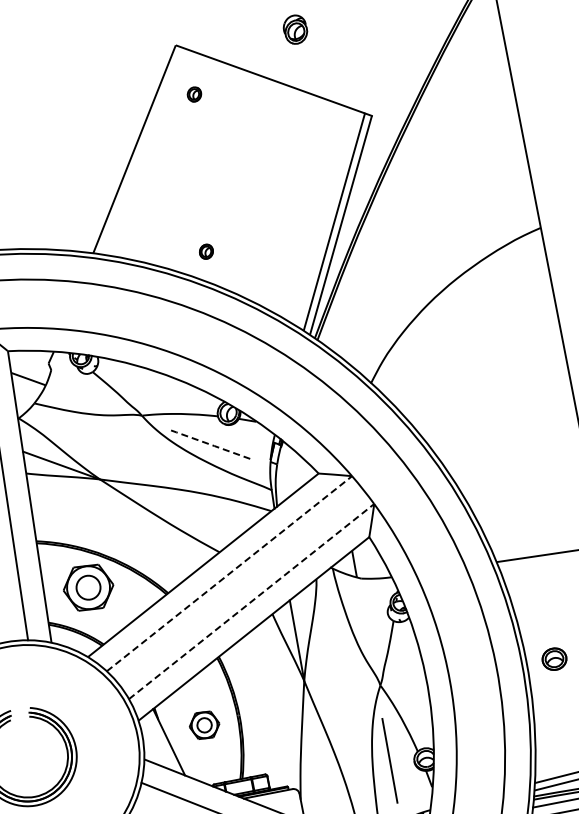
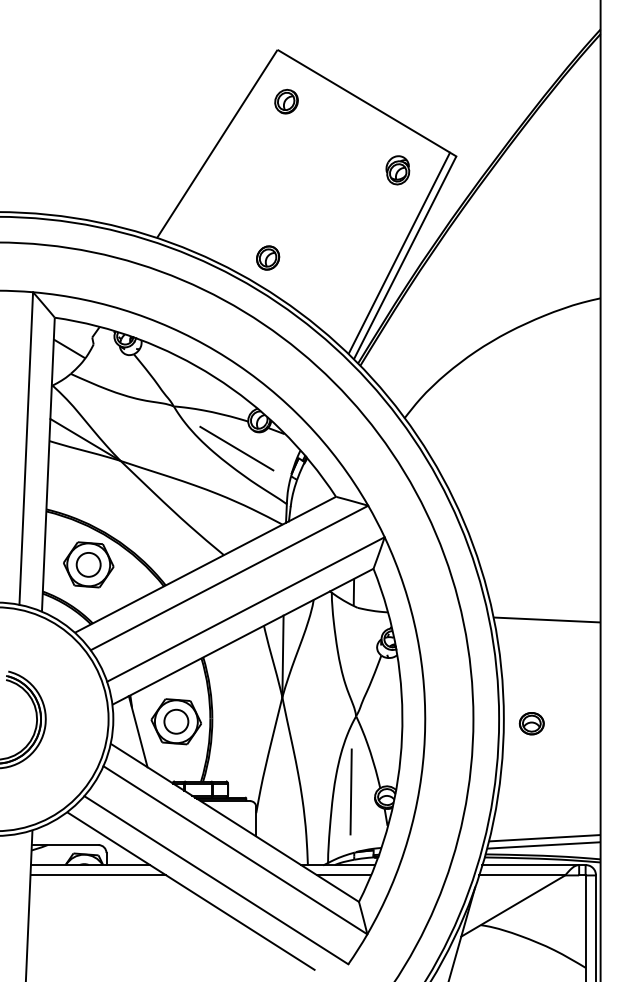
part: (295, 29) -> (397, 170), moved
part: (194, 94) -> (286, 101), size x1.67
part: (206, 251) -> (268, 257), size x1.67
line: (211, 445) -> (236, 448), dashed -> solid
line: (229, 573) -> (229, 577), dashed -> solid
line: (252, 601) -> (246, 609), dashed -> solid
part: (203, 725) -> (175, 721), size x1.67

